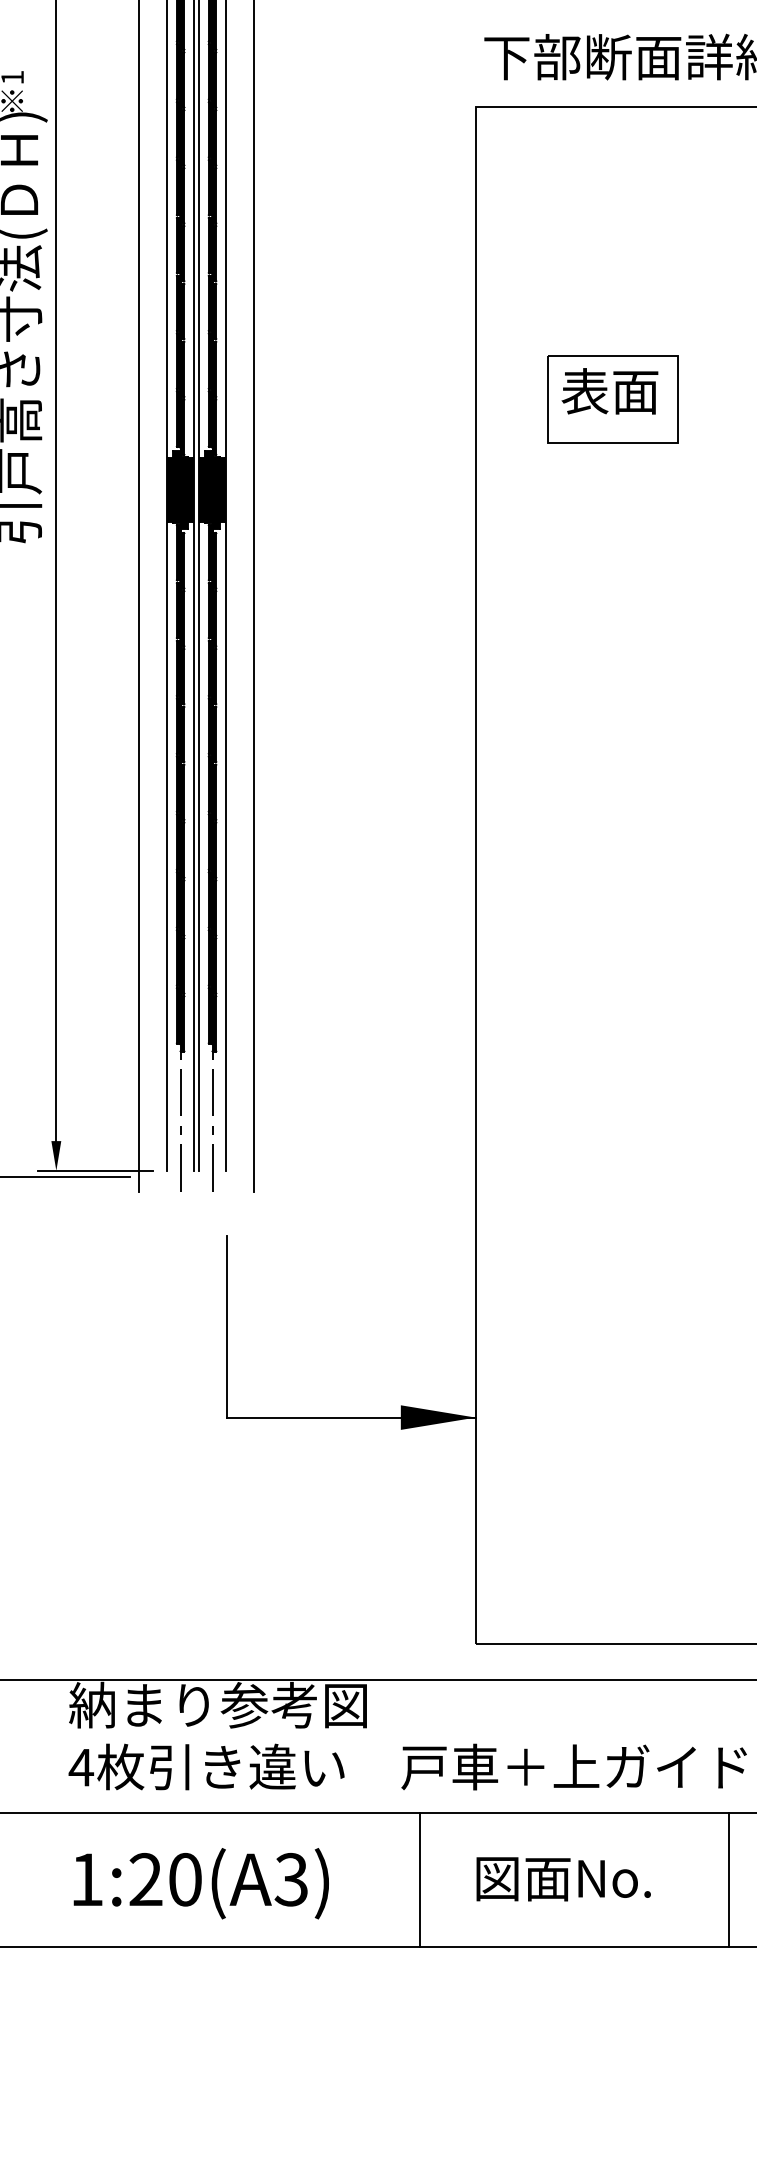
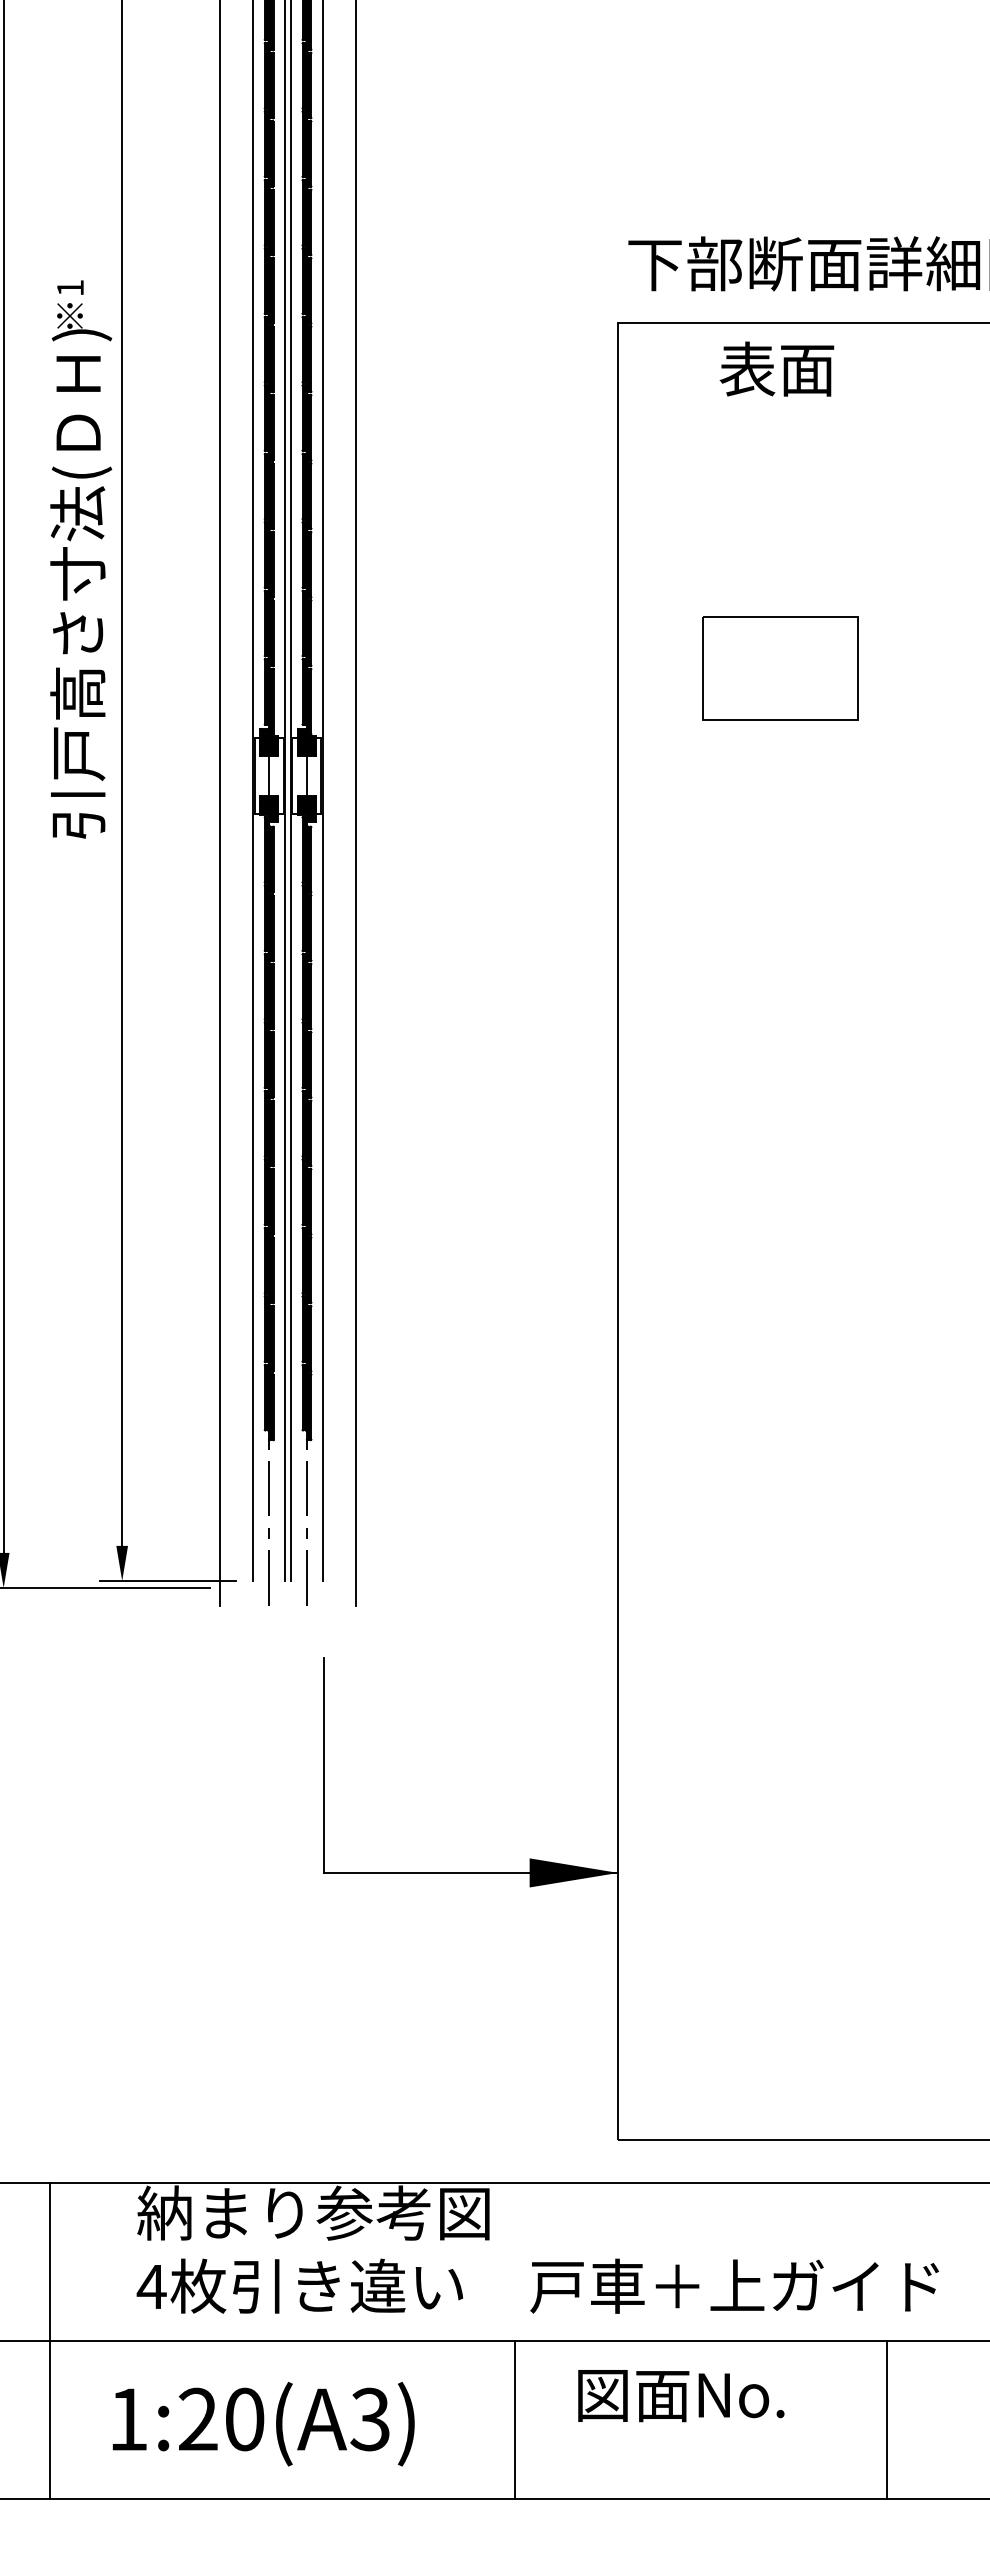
text: (609, 390) -> (776, 368), moved
fill: (180, 489) -> (268, 775), removed
fill: (212, 489) -> (306, 775), removed
line: (420, 1879) -> (514, 2419), moved
text: (563, 1879) -> (681, 2396), moved
line: (729, 1879) -> (887, 2419), moved
text: (201, 1883) -> (263, 2424), moved

